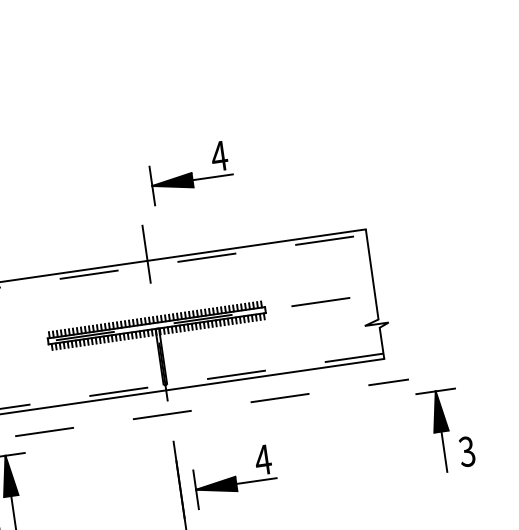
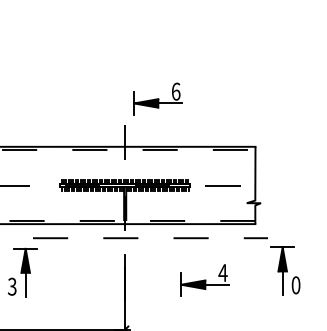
text: (218, 156) -> (175, 91), 4 -> 6
text: (466, 452) -> (295, 285), 3 -> 0
part: (233, 477) -> (204, 280), moved

